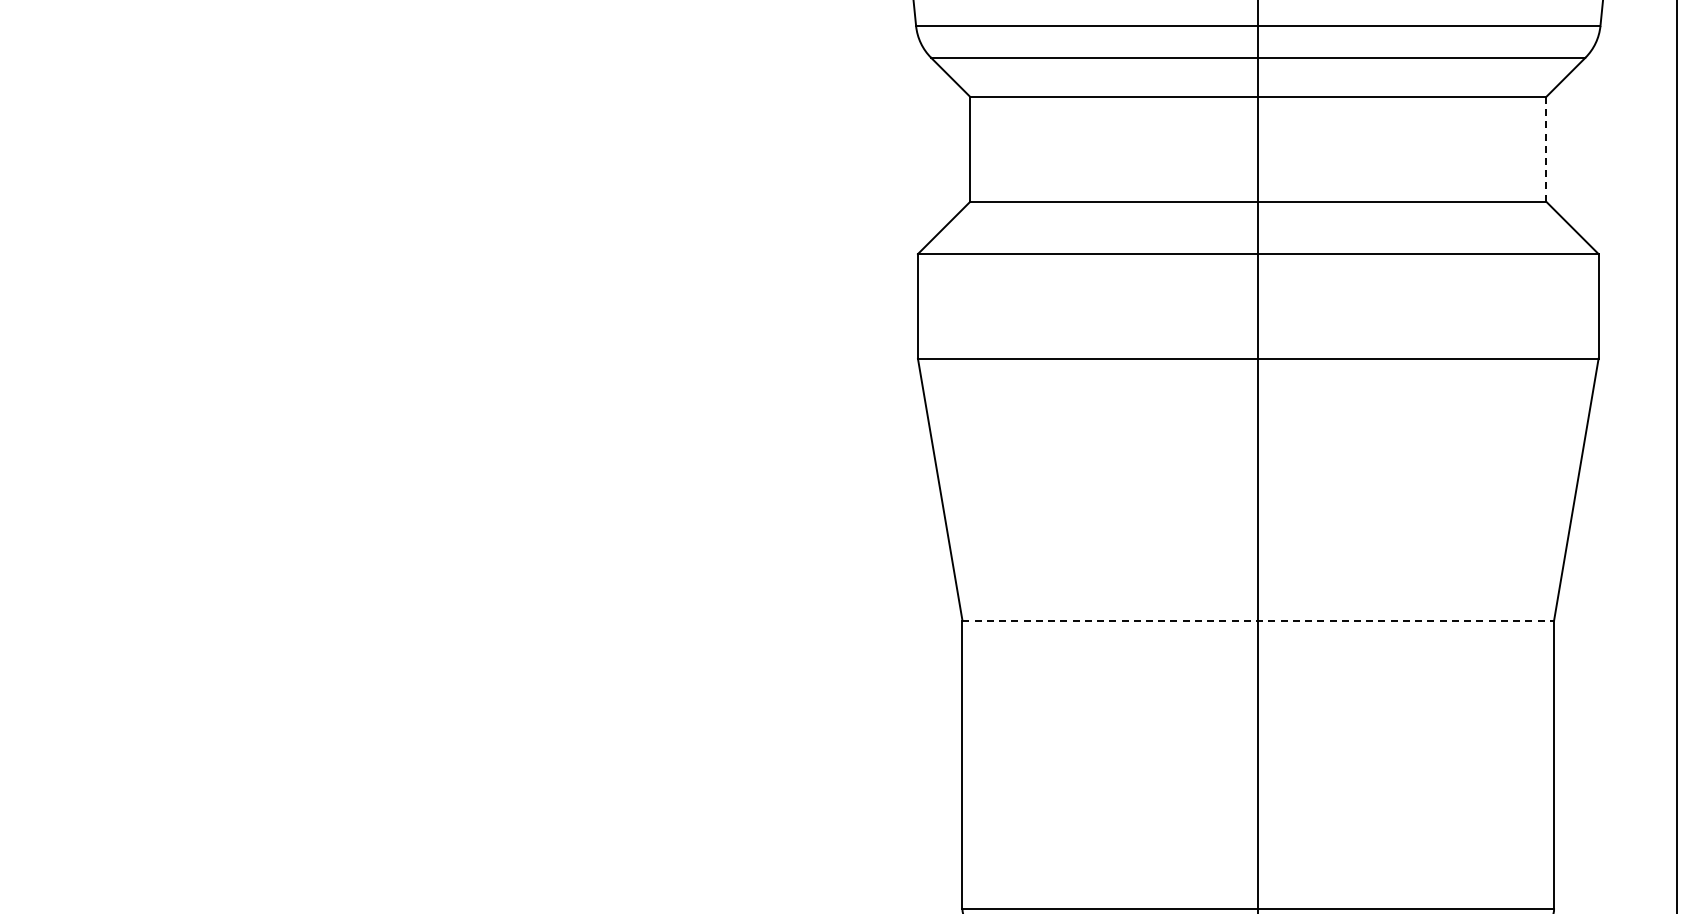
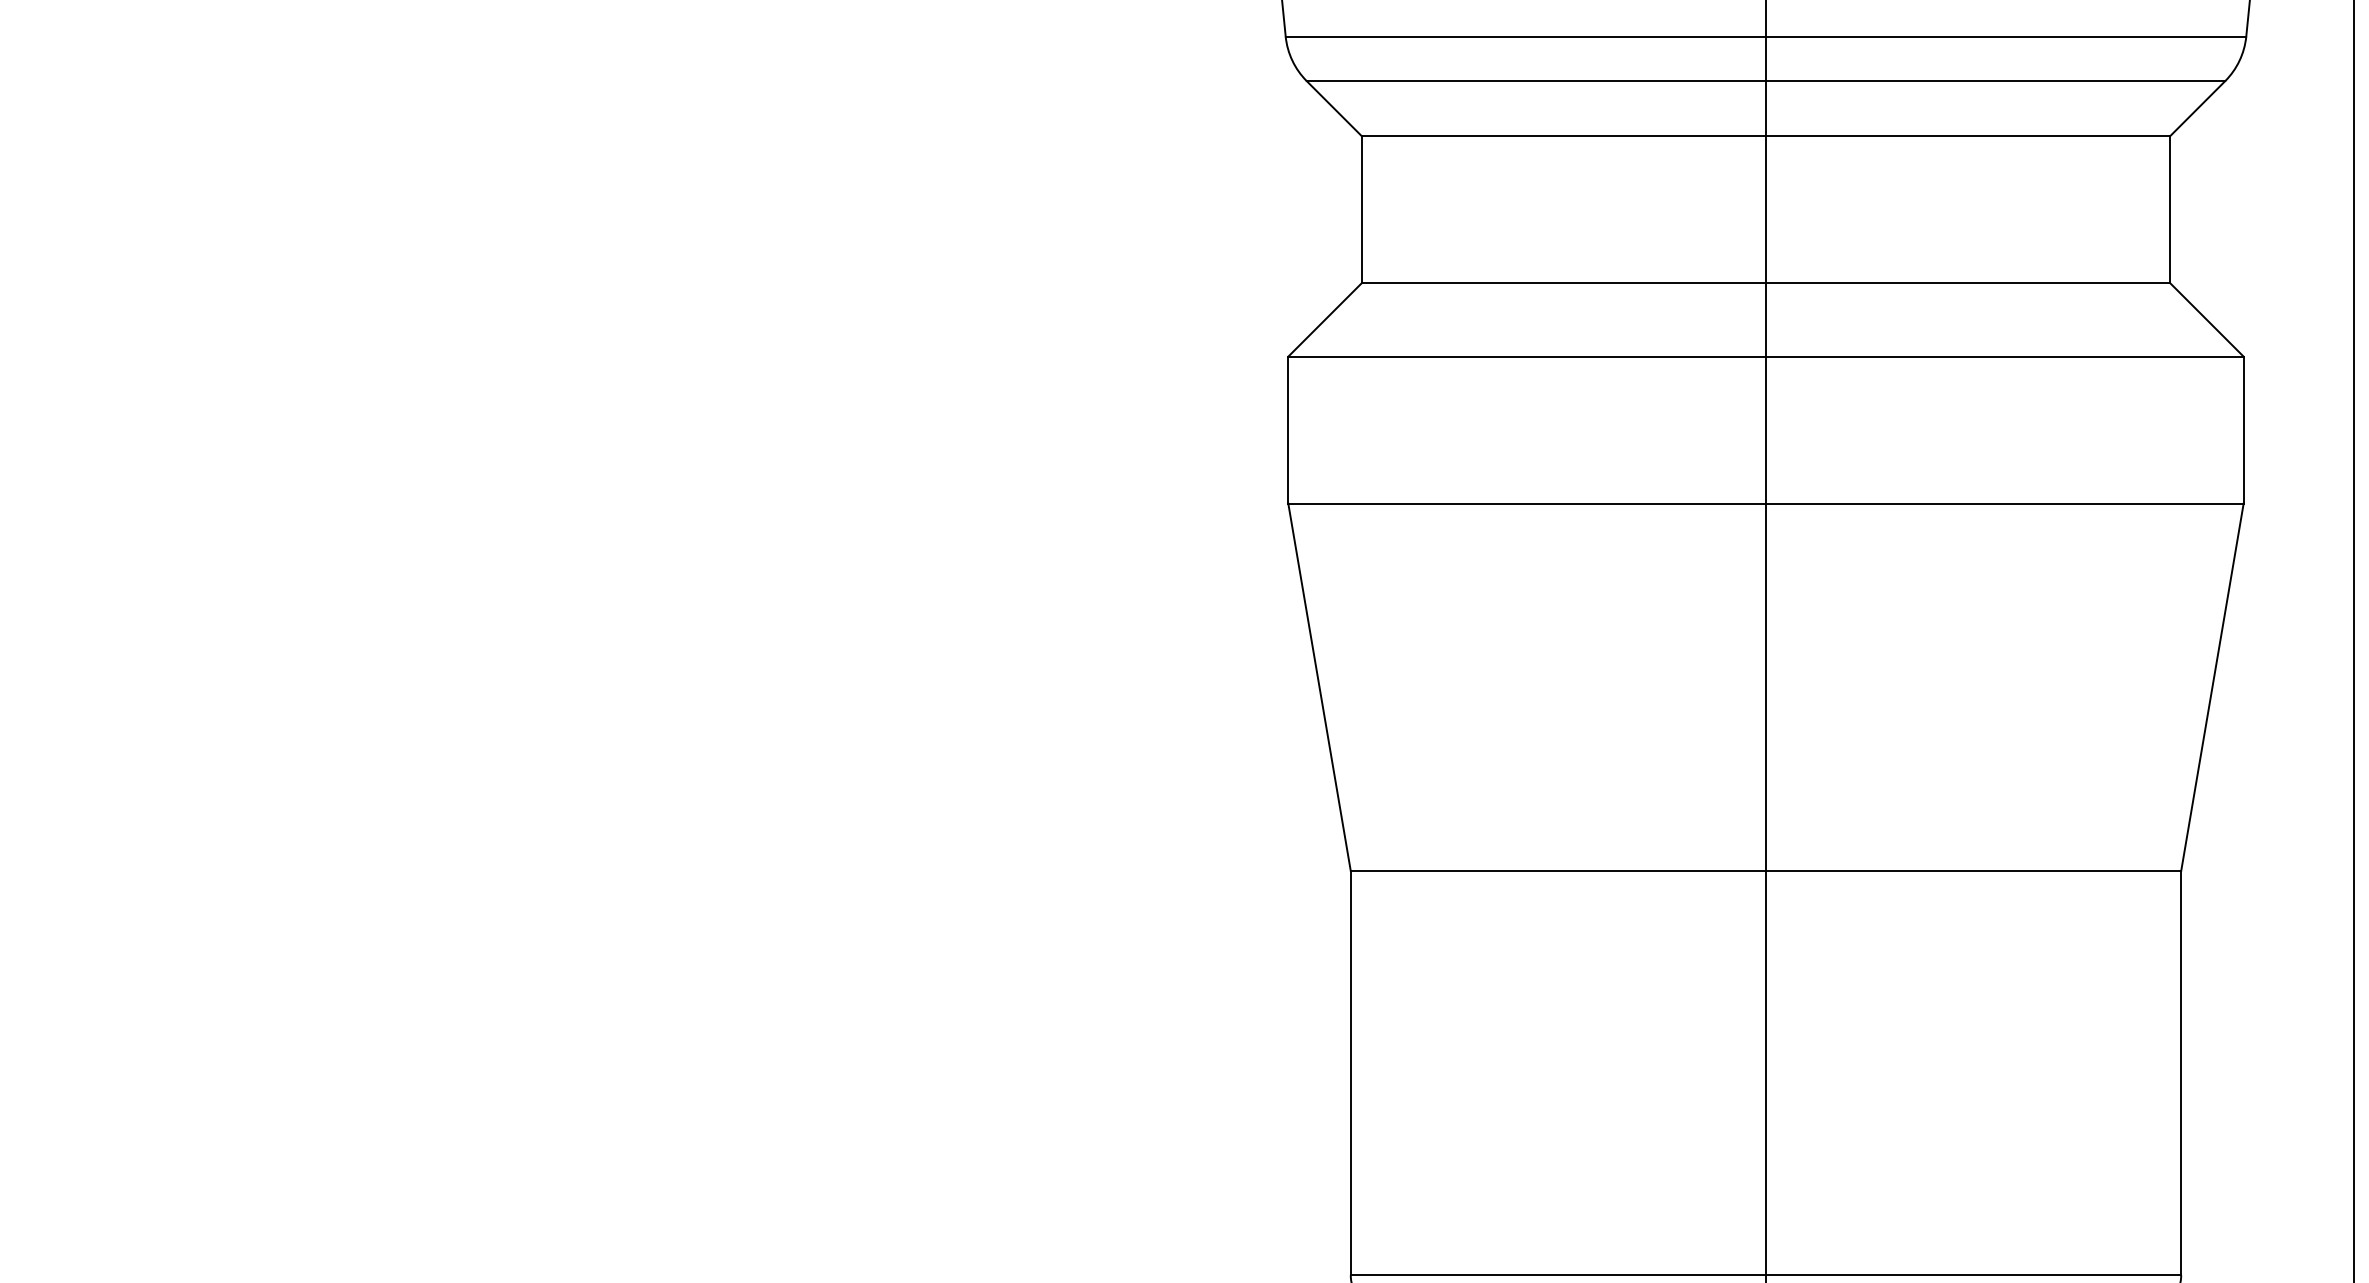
line: (1546, 148) -> (2170, 208), dashed -> solid
line: (1258, 620) -> (1766, 870), dashed -> solid

